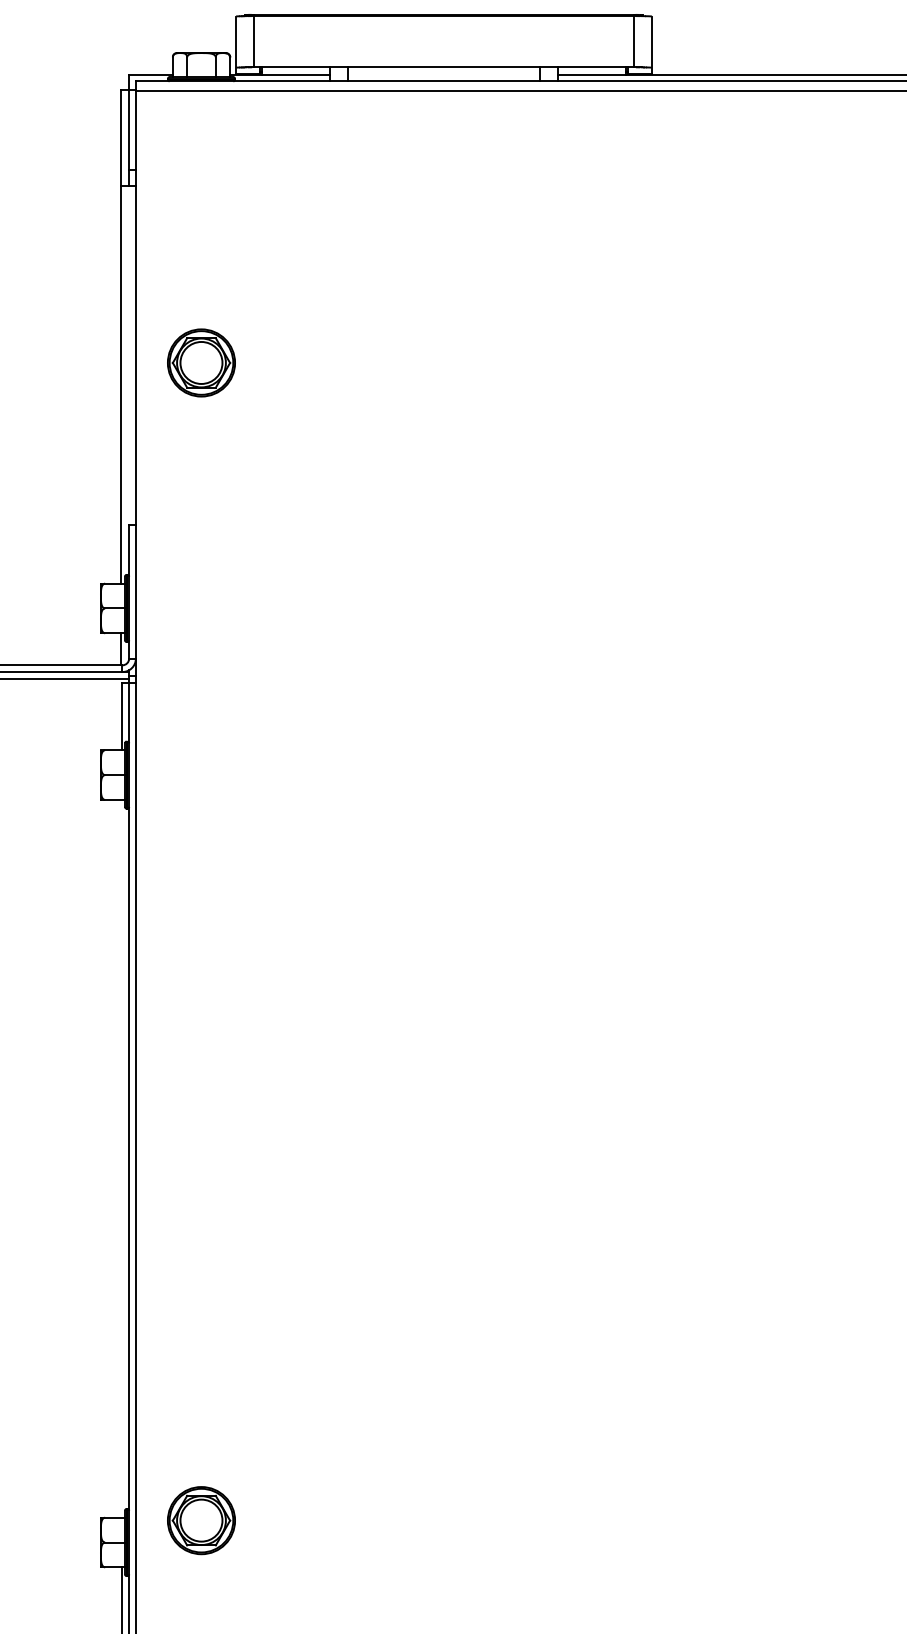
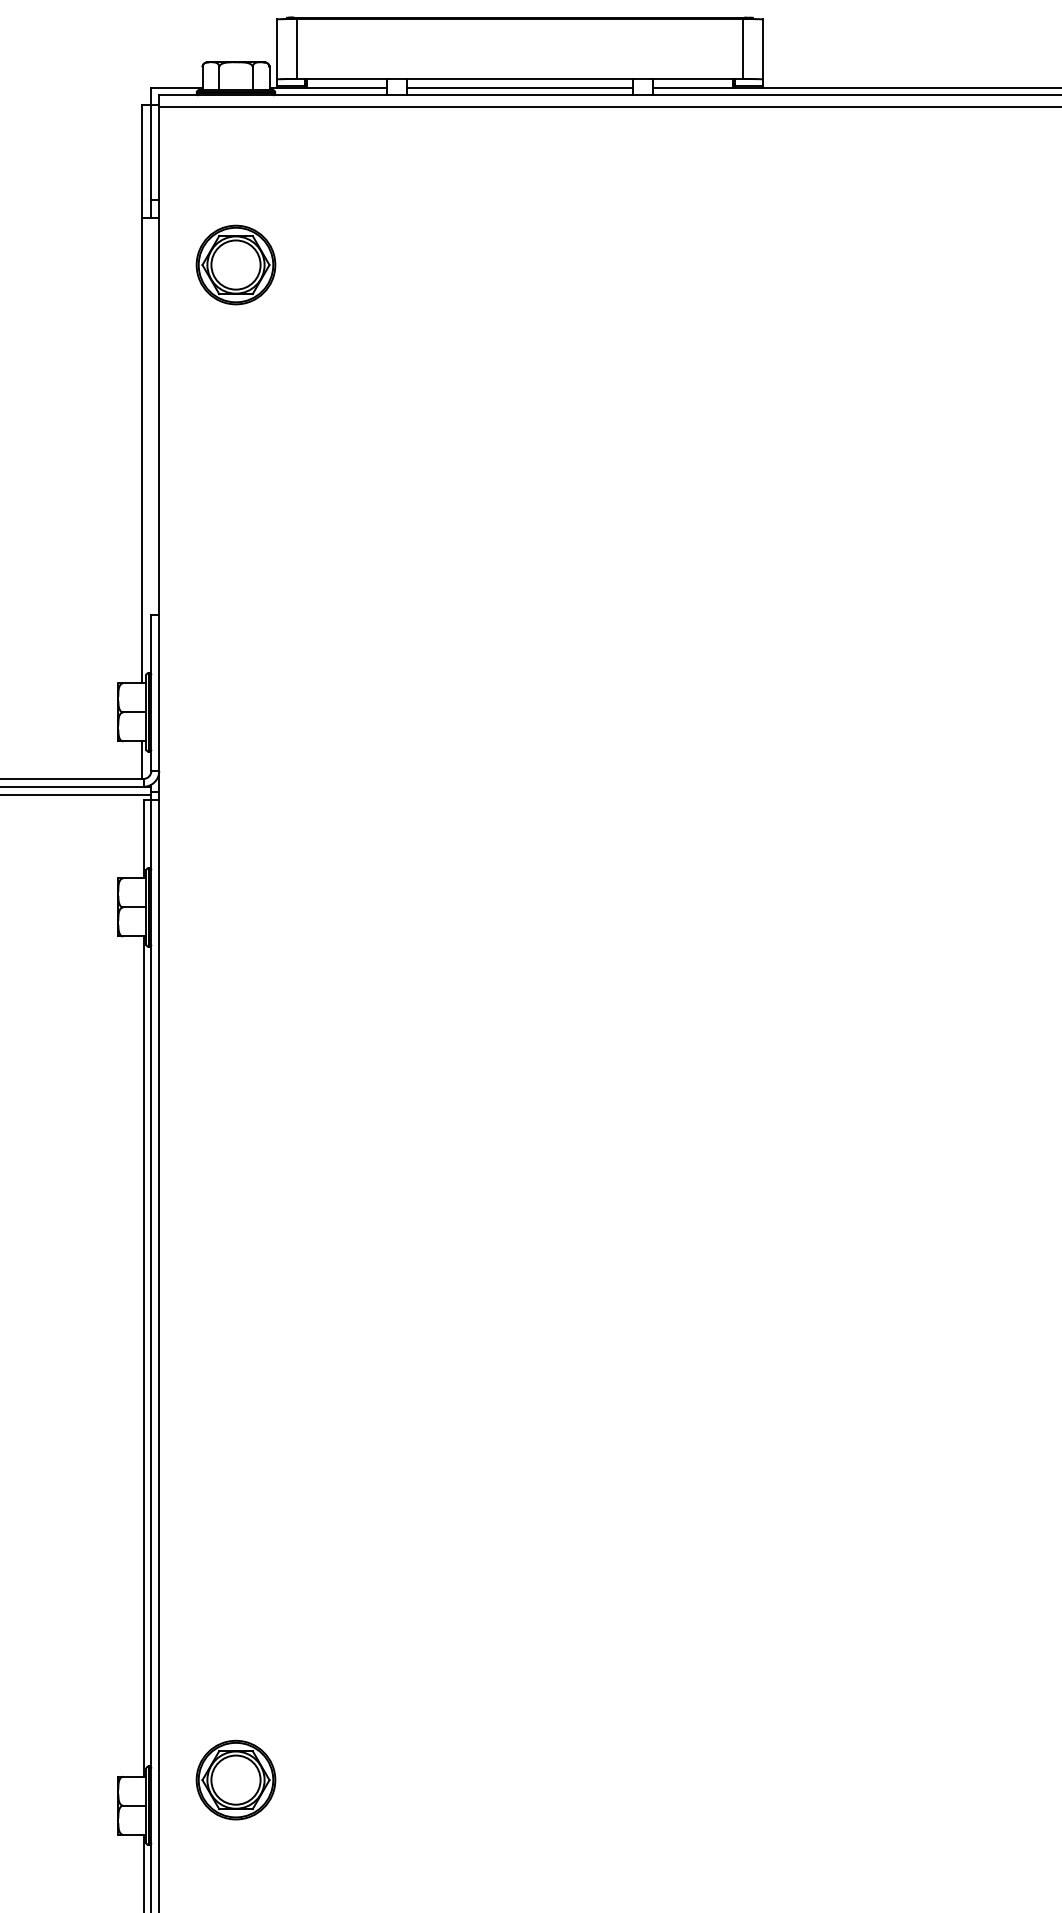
line: (443, 74) -> (519, 87), added
part: (201, 362) -> (235, 264), moved
line: (122, 1158) -> (143, 1356), added

